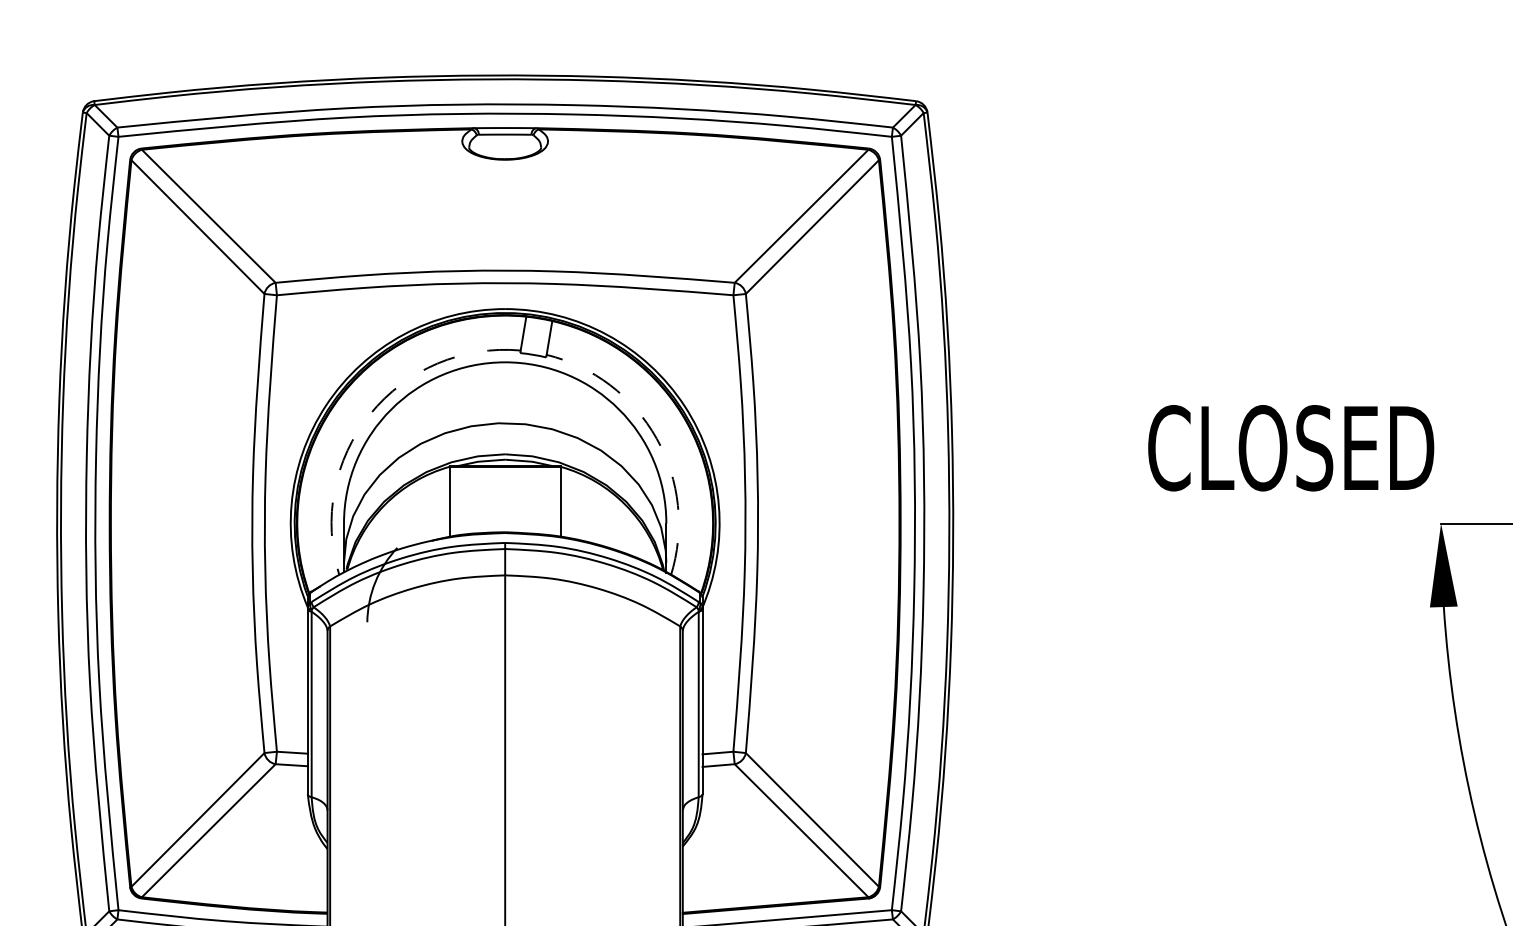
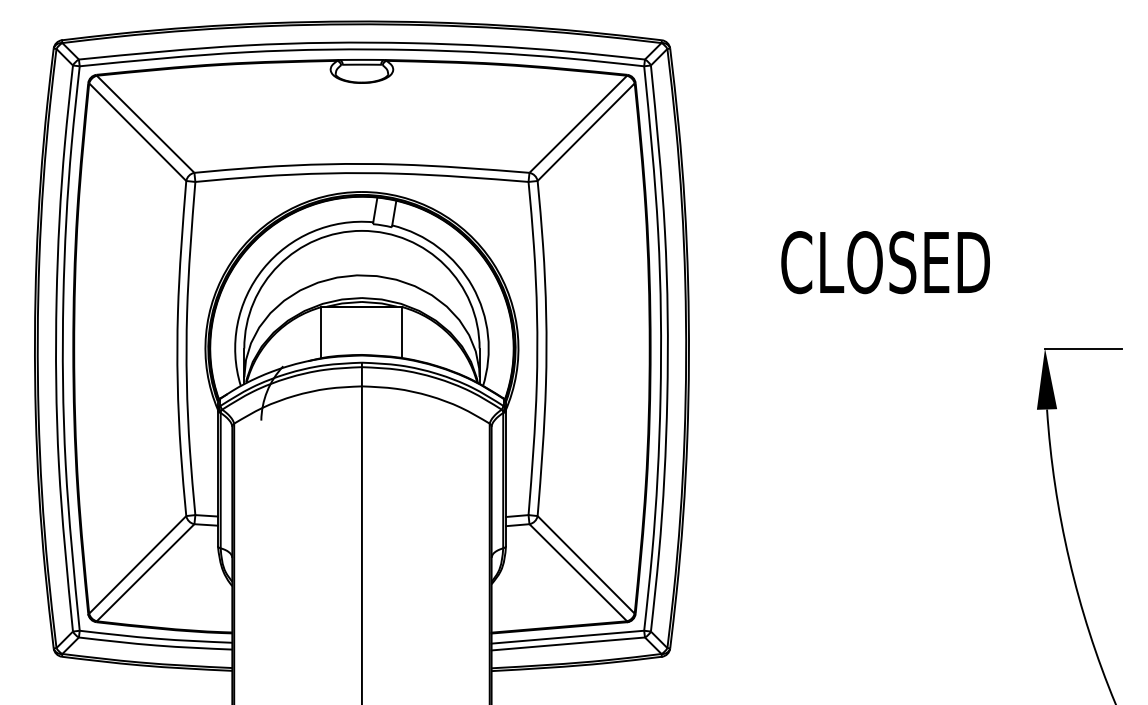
arc: (370, 413) -> (263, 268), dashed -> solid
arc: (656, 438) -> (472, 286), dashed -> solid
text: (1290, 448) -> (885, 262), moved

